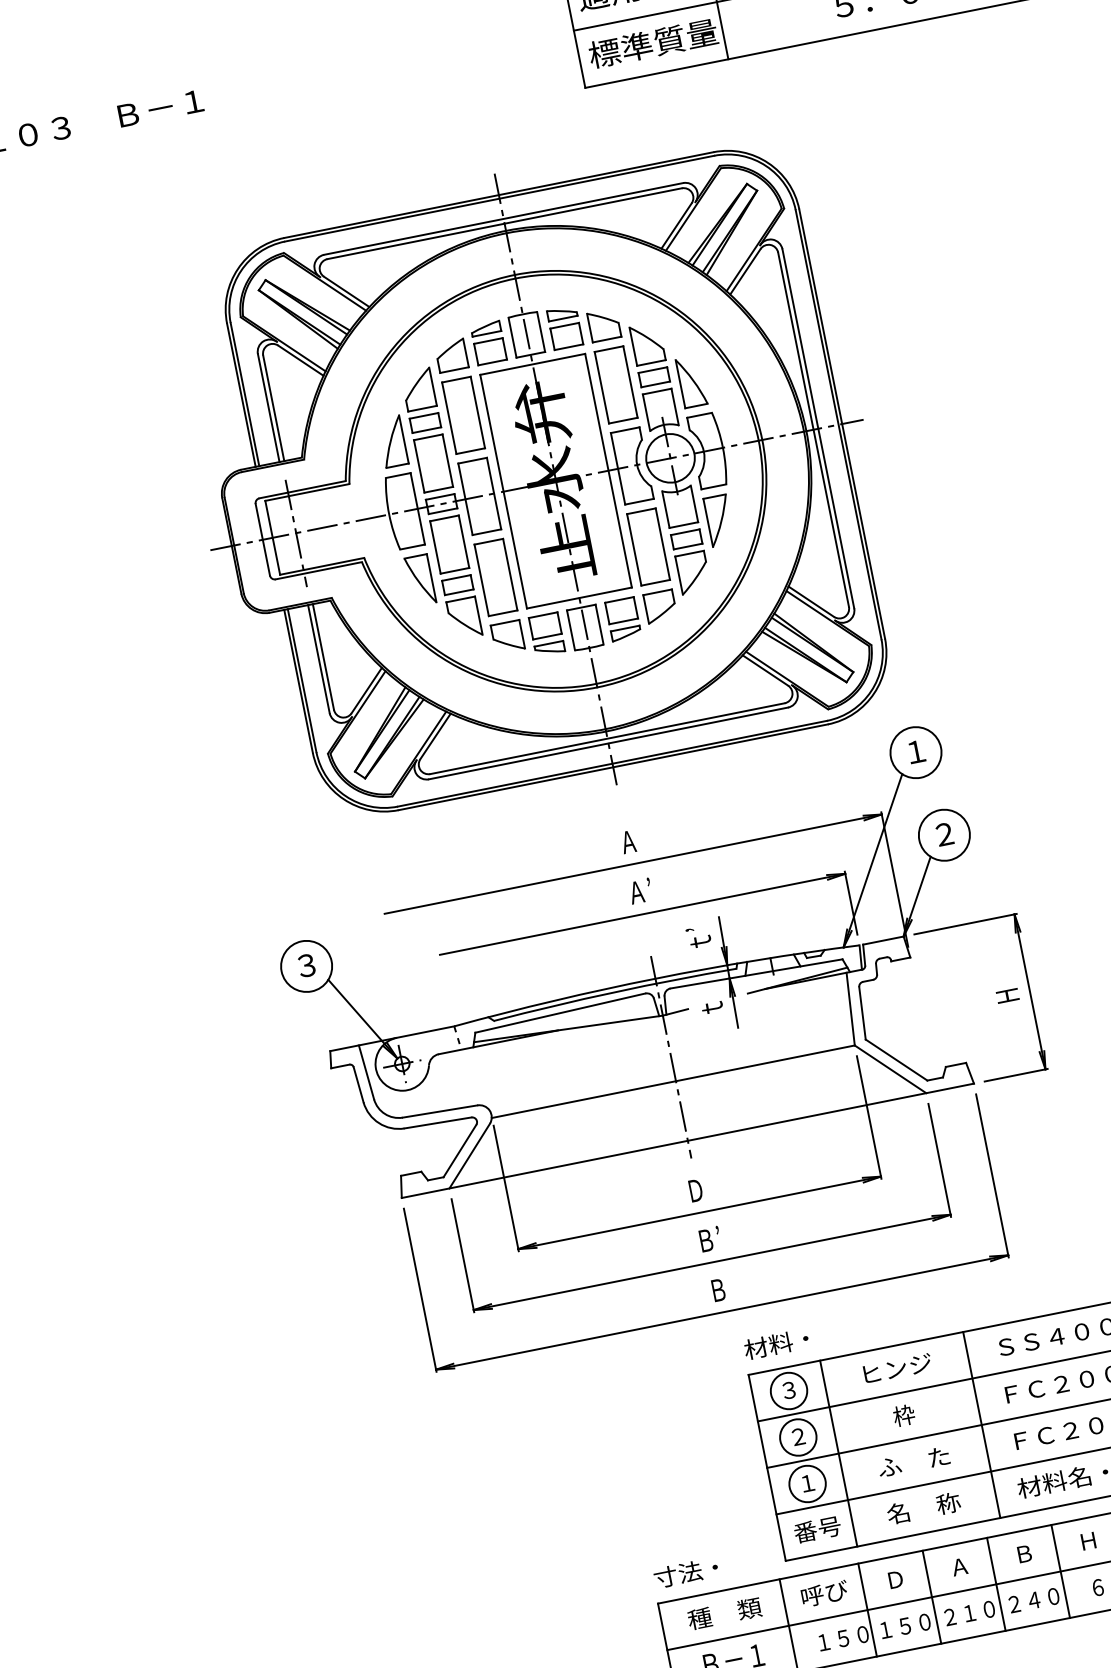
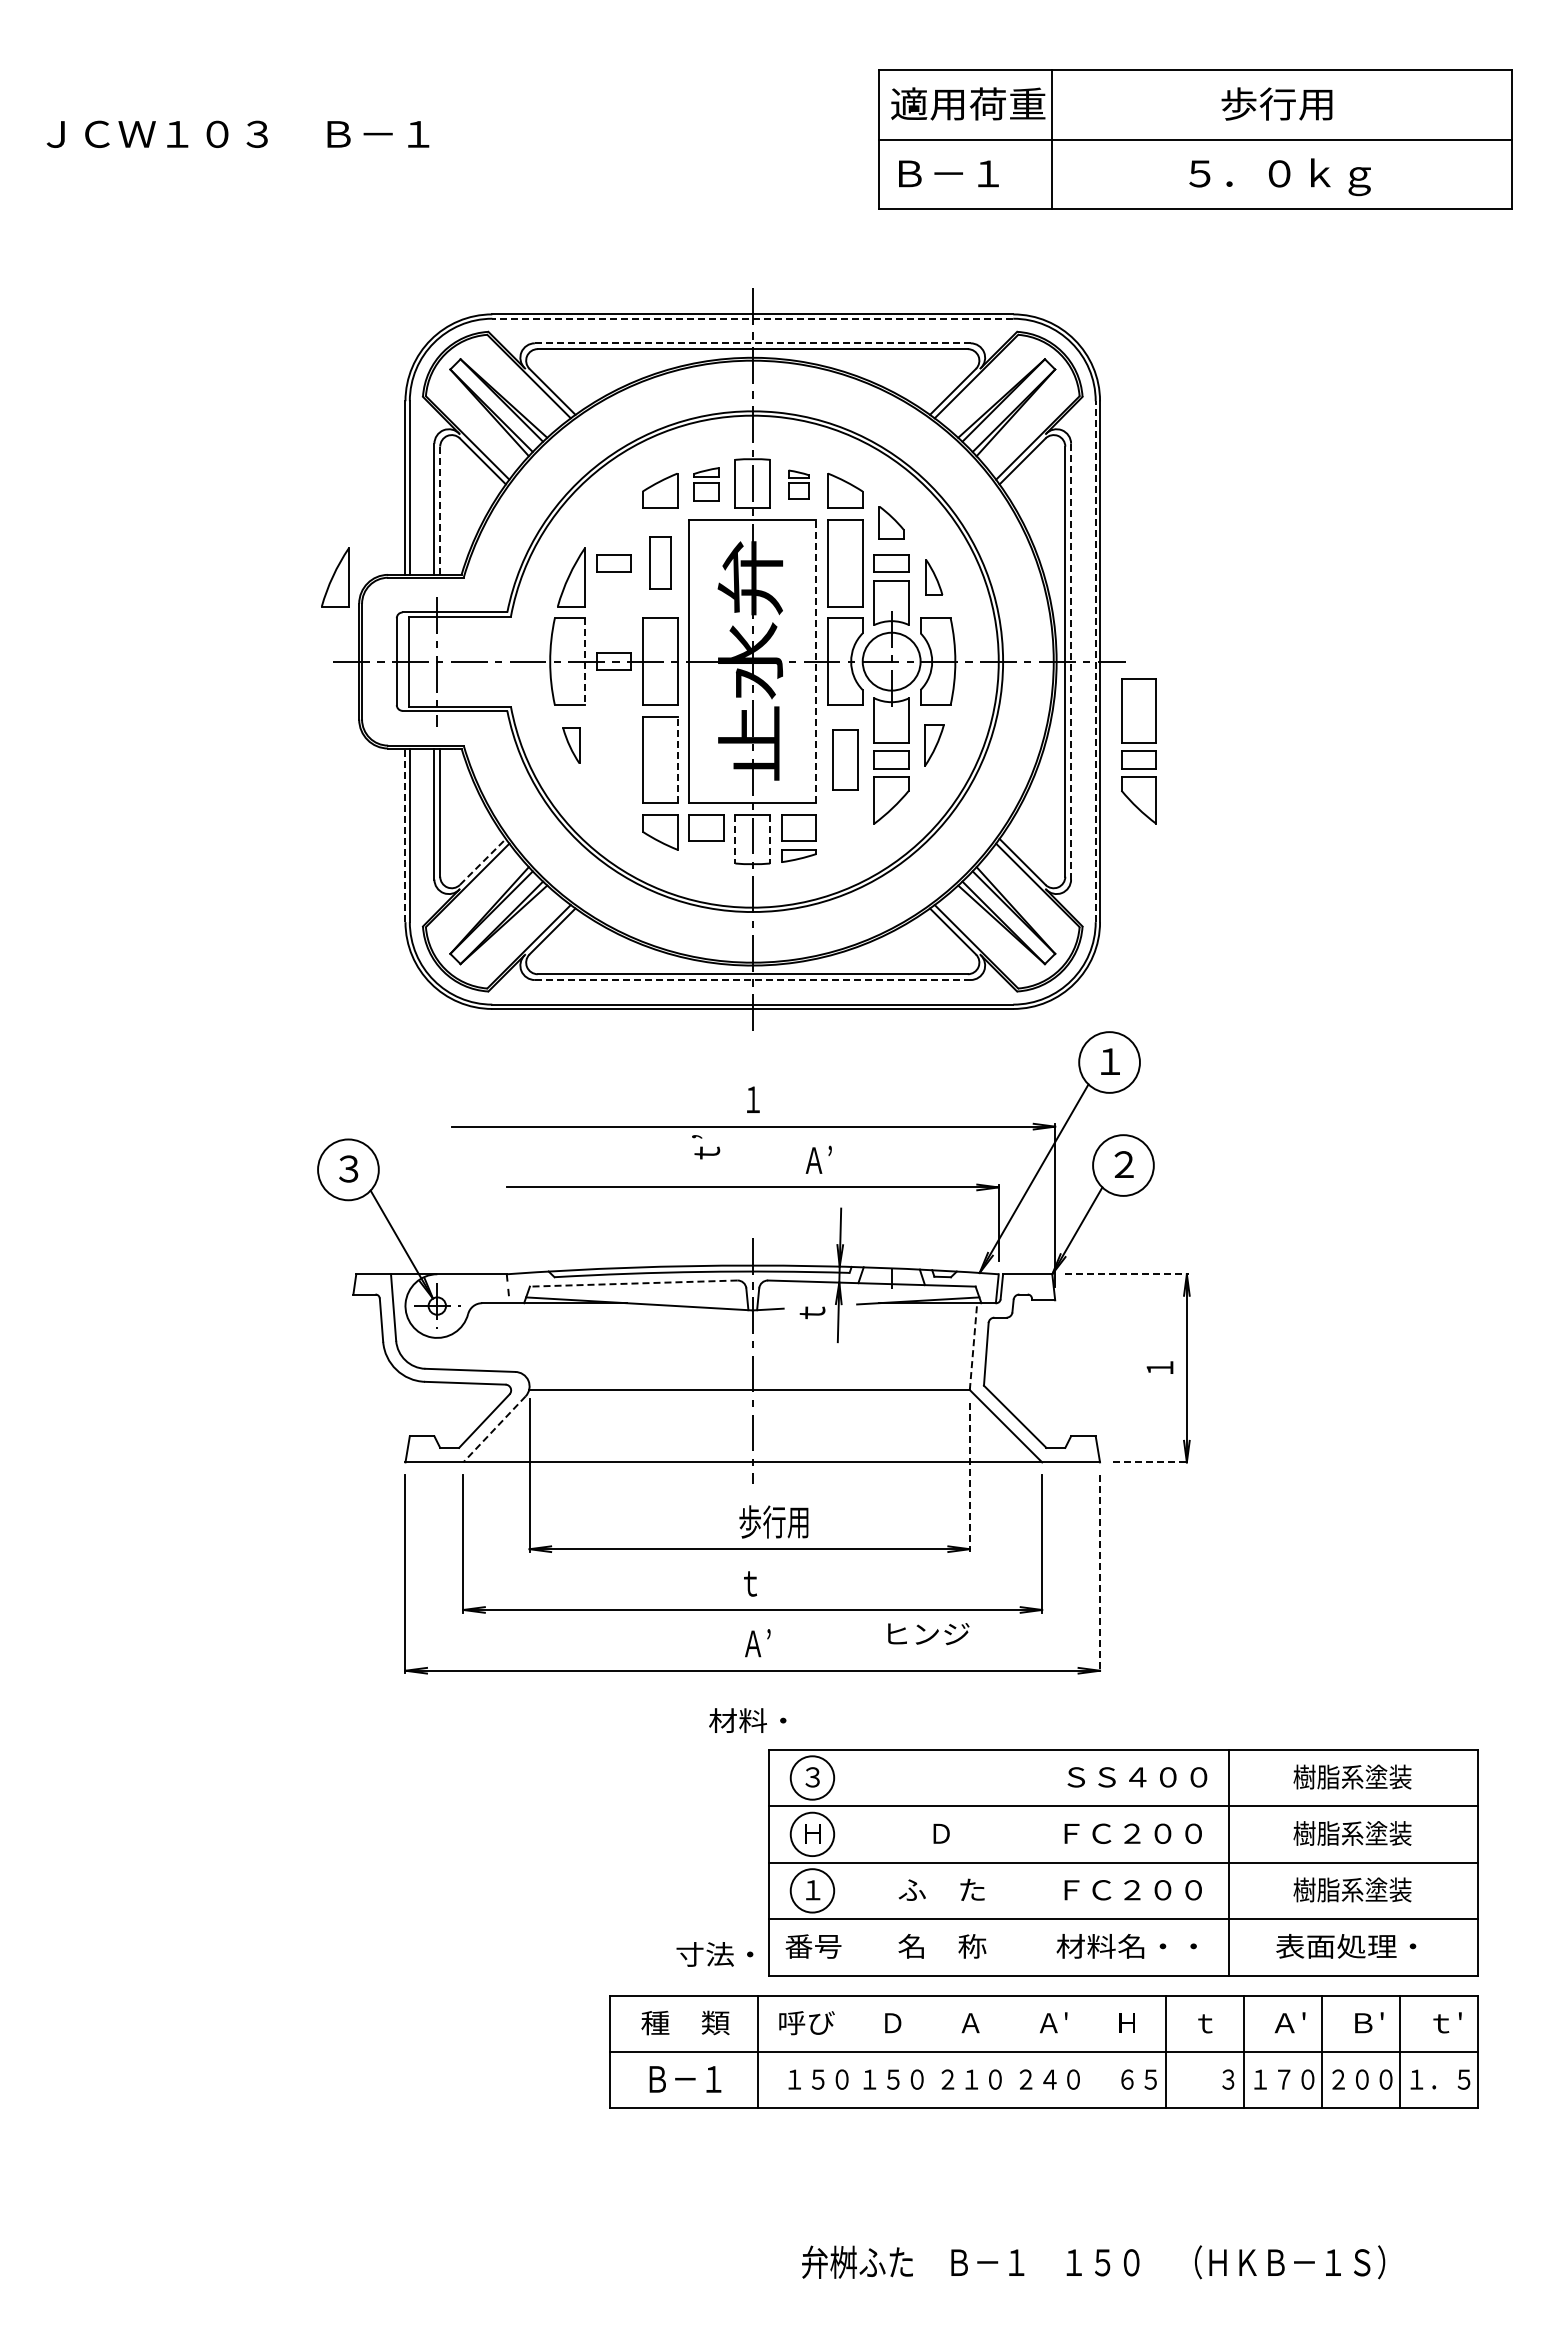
text: (653, 42) -> (968, 172), 標準質量 -> Ｂ－１
line: (499, 198) -> (752, 318), solid -> dashed
line: (503, 219) -> (752, 343), solid -> dashed
part: (564, 327) -> (798, 484), size x0.6
part: (488, 342) -> (706, 484), size x0.7
part: (647, 343) -> (891, 522), size x0.7
part: (691, 381) -> (934, 577), size x0.6
part: (418, 389) -> (613, 522), removed
line: (273, 408) -> (440, 510), solid -> dashed
part: (463, 415) -> (660, 563), size x0.6
line: (838, 424) -> (1095, 661), solid -> dashed
line: (818, 428) -> (1071, 661), solid -> dashed
part: (433, 463) -> (613, 612), removed
line: (608, 470) -> (816, 661), solid -> dashed
part: (198, 480) -> (335, 577), added
line: (417, 509) -> (584, 662), solid -> dashed
part: (719, 520) -> (934, 745), size x0.7
part: (648, 546) -> (845, 759), size x0.7
line: (510, 574) -> (677, 759), solid -> dashed
part: (456, 578) -> (1138, 751), moved
part: (420, 580) -> (571, 745), size x0.6
part: (660, 606) -> (845, 832), removed
line: (599, 624) -> (770, 839), solid -> dashed
line: (571, 630) -> (735, 839), solid -> dashed
part: (549, 648) -> (706, 855), removed
line: (298, 681) -> (405, 835), solid -> dashed
line: (366, 690) -> (482, 861), solid -> dashed
line: (608, 743) -> (752, 980), solid -> dashed
text: (628, 841) -> (753, 1099), Ａ -> １
text: (640, 890) -> (818, 1159), moved
line: (965, 924) -> (1127, 1274), solid -> dashed
text: (699, 937) -> (706, 1147), moved
text: (1007, 995) -> (1159, 1367), Ｈ -> １
line: (850, 1009) -> (973, 1346), solid -> dashed
line: (560, 1013) -> (633, 1283), solid -> dashed
line: (1016, 1075) -> (1151, 1462), solid -> dashed
line: (868, 1117) -> (969, 1477), solid -> dashed
line: (469, 1156) -> (494, 1429), solid -> dashed
line: (992, 1175) -> (1100, 1574), solid -> dashed
text: (714, 1186) -> (773, 1521), Ｄ -> 歩行用
text: (710, 1239) -> (756, 1582), Ｂ’ -> ｔ
text: (721, 1289) -> (757, 1643), Ｂ -> Ａ’
text: (776, 1344) -> (747, 1720), moved
text: (897, 1368) -> (928, 1634), moved
text: (903, 1415) -> (940, 1833), 枠 -> Ｄ
line: (981, 1424) -> (1029, 1862), removed
text: (798, 1436) -> (812, 1833), ２ -> Ｈ
line: (838, 1453) -> (855, 1862), removed
text: (1027, 1552) -> (1053, 2022), Ｂ -> Ａ'
line: (1060, 1571) -> (1087, 2051), removed
text: (685, 1573) -> (714, 1954), moved
line: (996, 1583) -> (1009, 2051), removed
line: (932, 1596) -> (931, 2051), removed
line: (867, 1609) -> (853, 2051), removed

